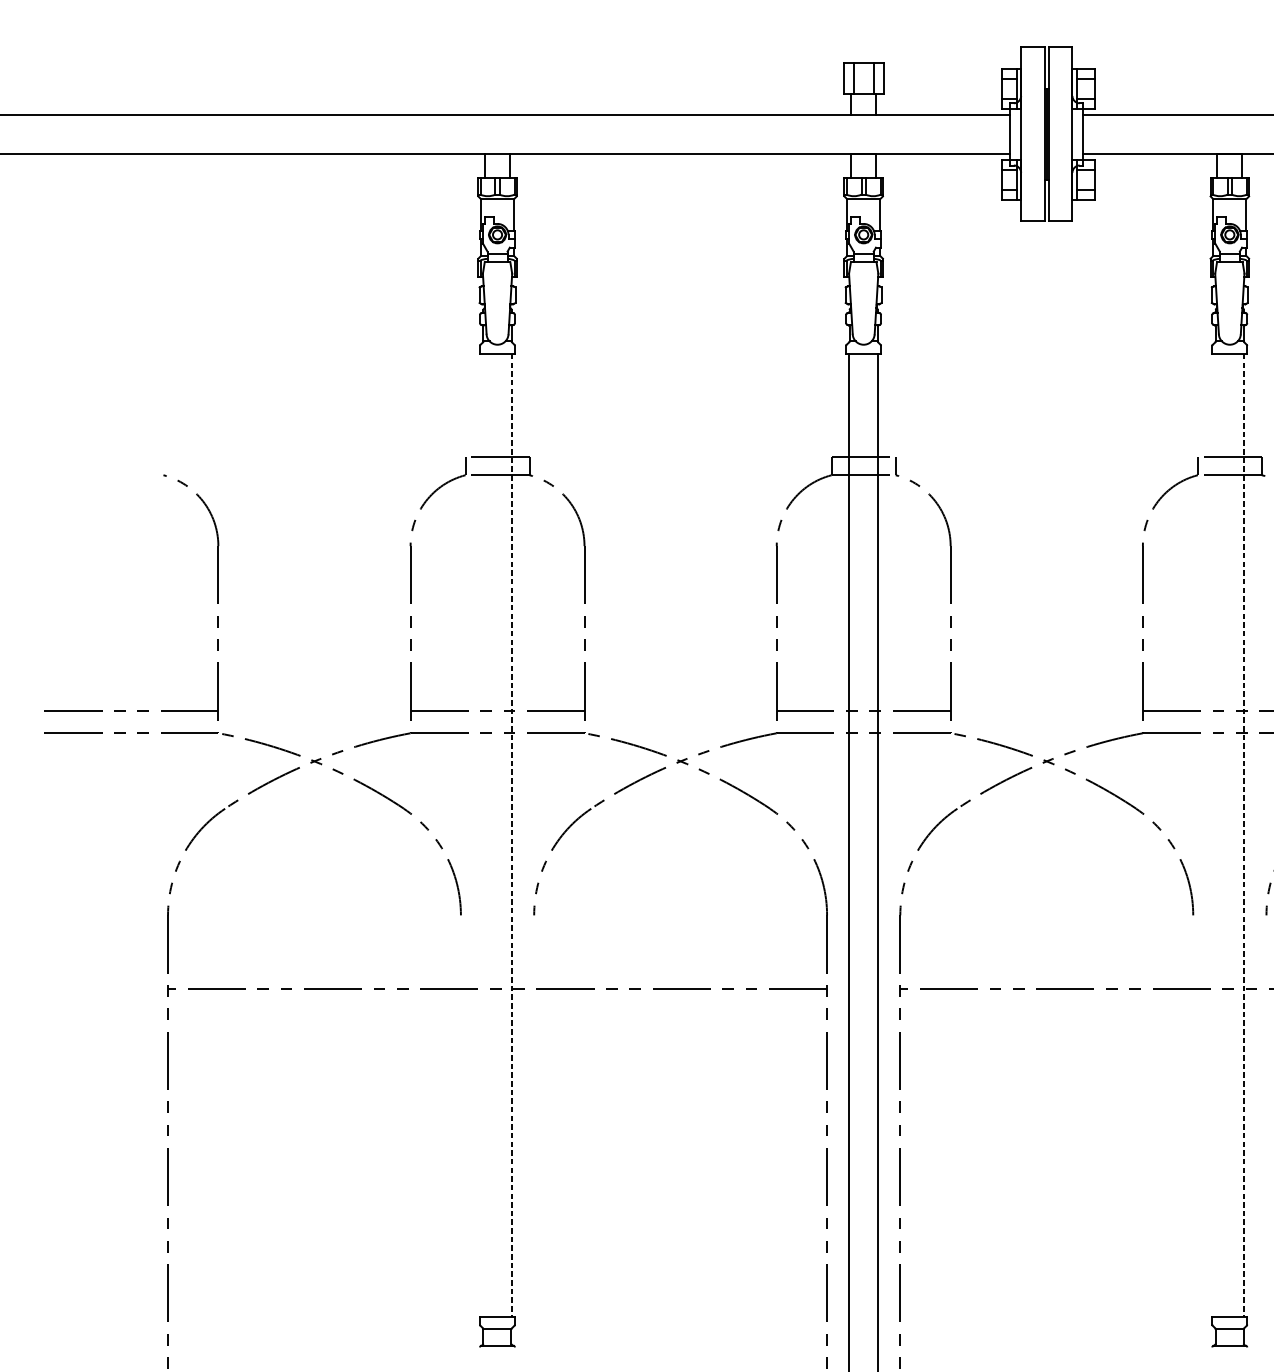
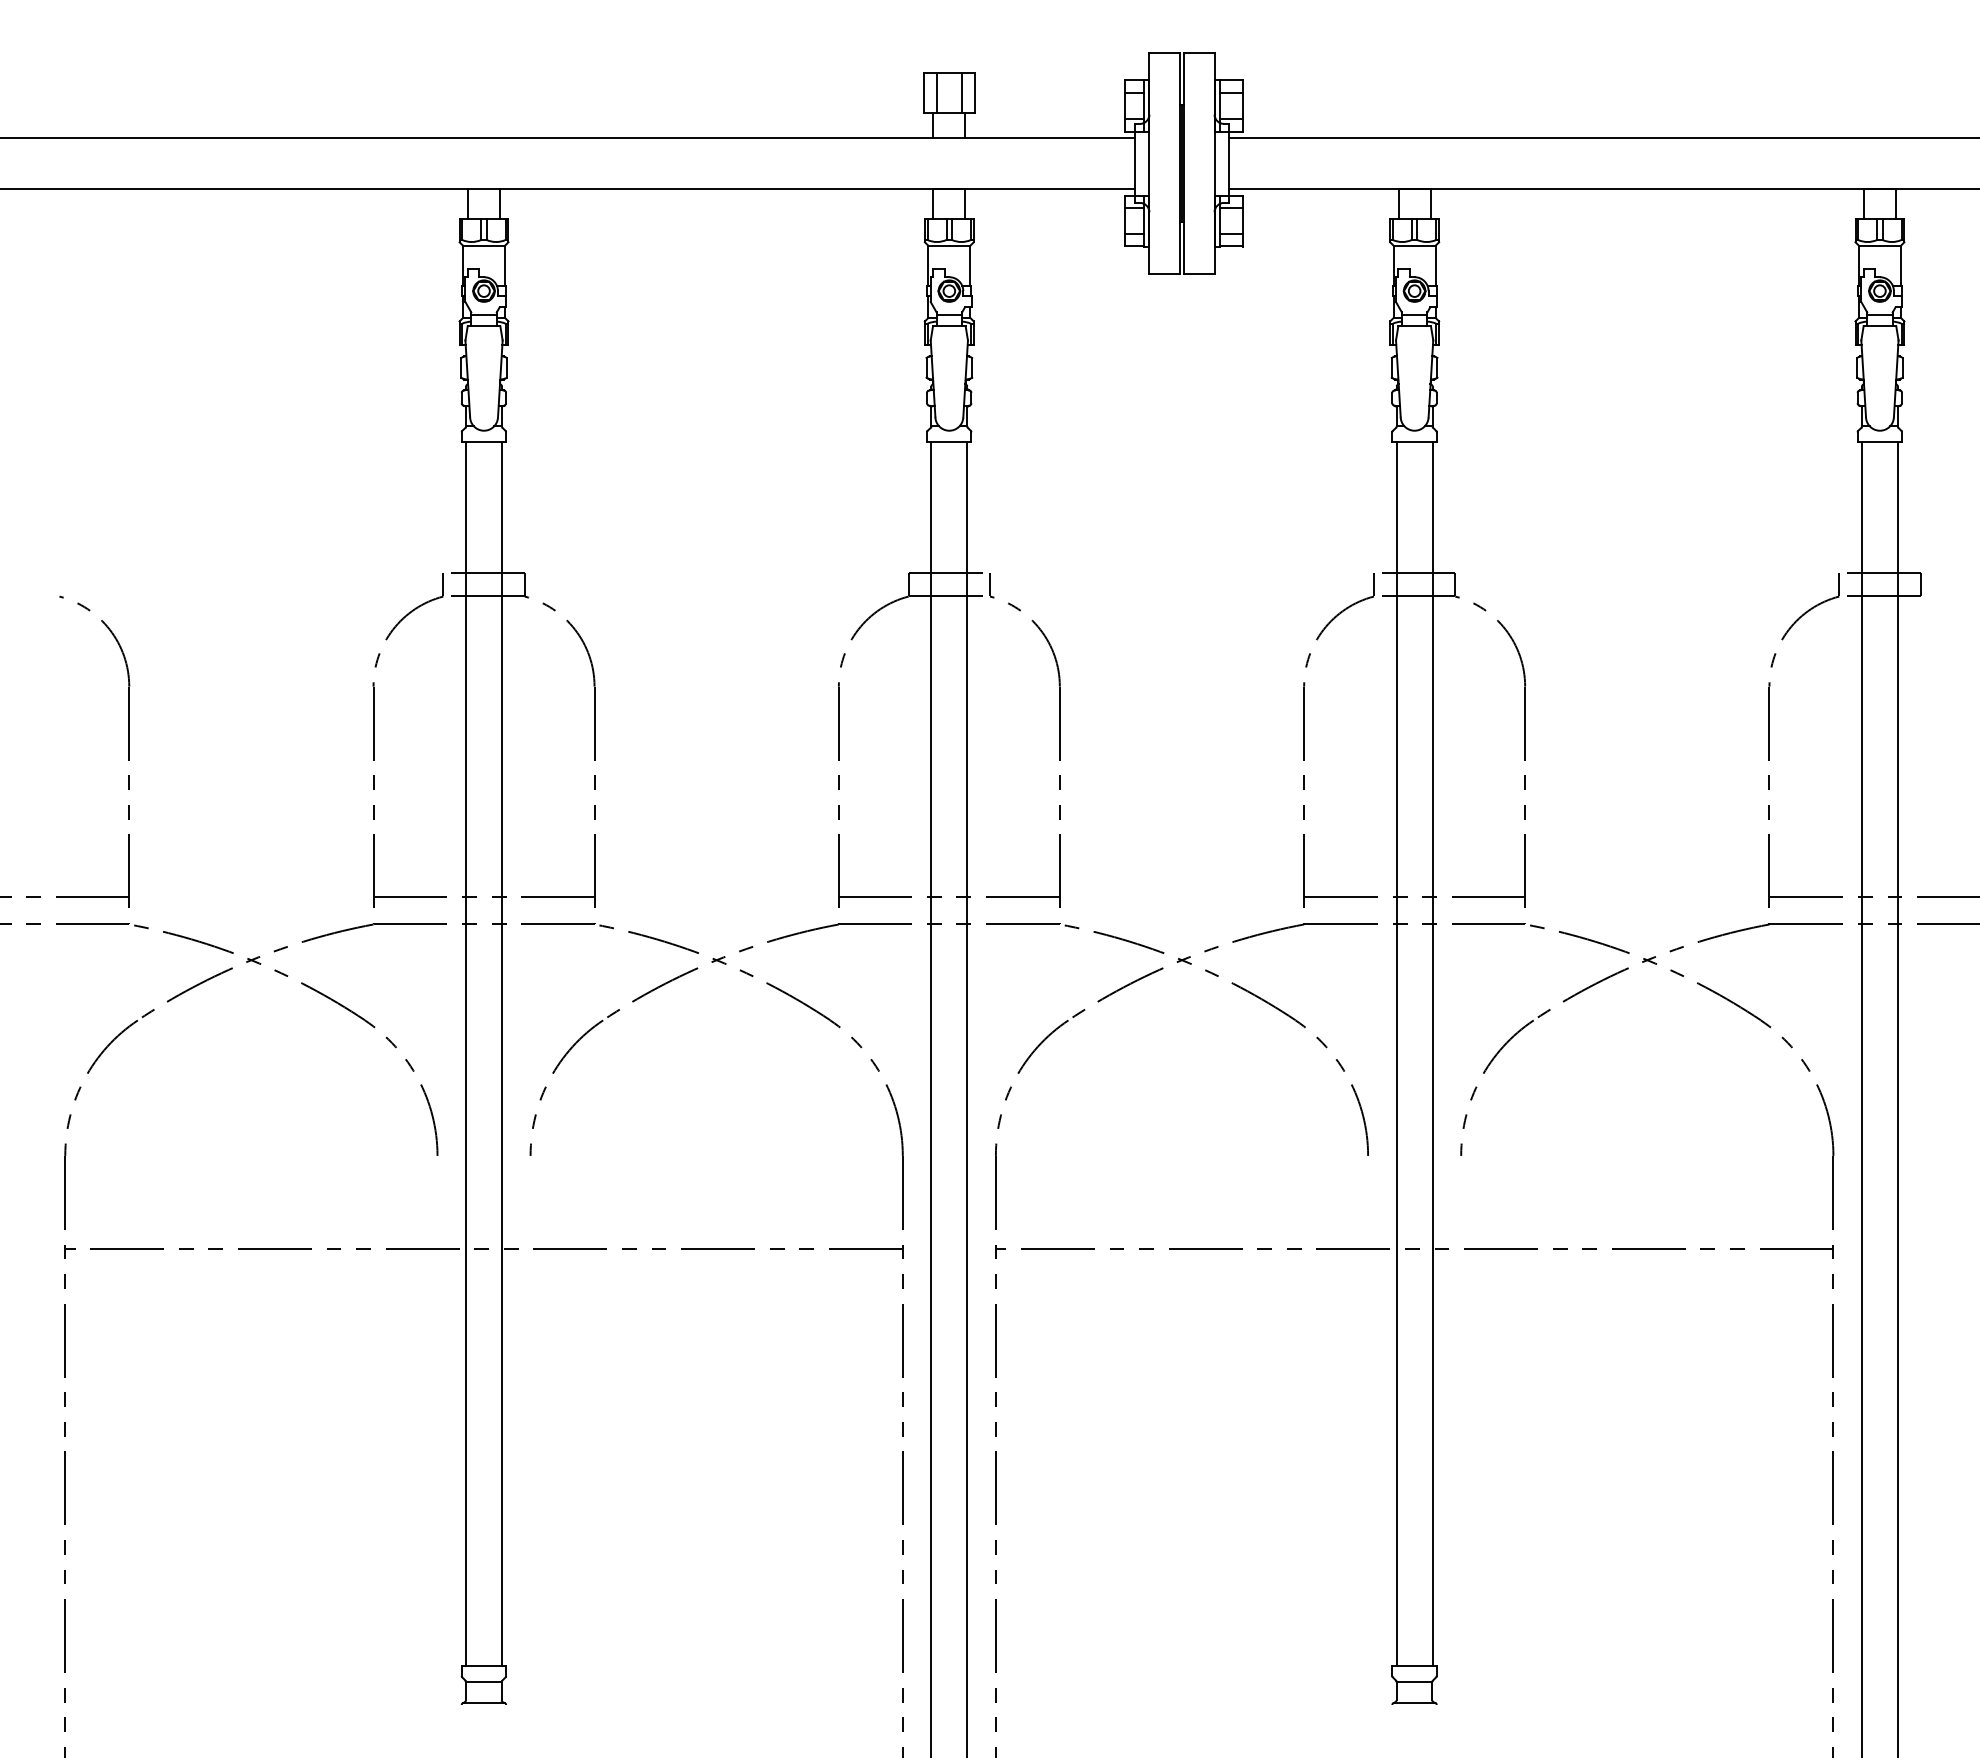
line: (482, 835) -> (465, 1054), added
line: (511, 835) -> (501, 1054), dashed -> solid
line: (1215, 835) -> (1396, 1054), added
line: (1243, 835) -> (1432, 1054), dashed -> solid

